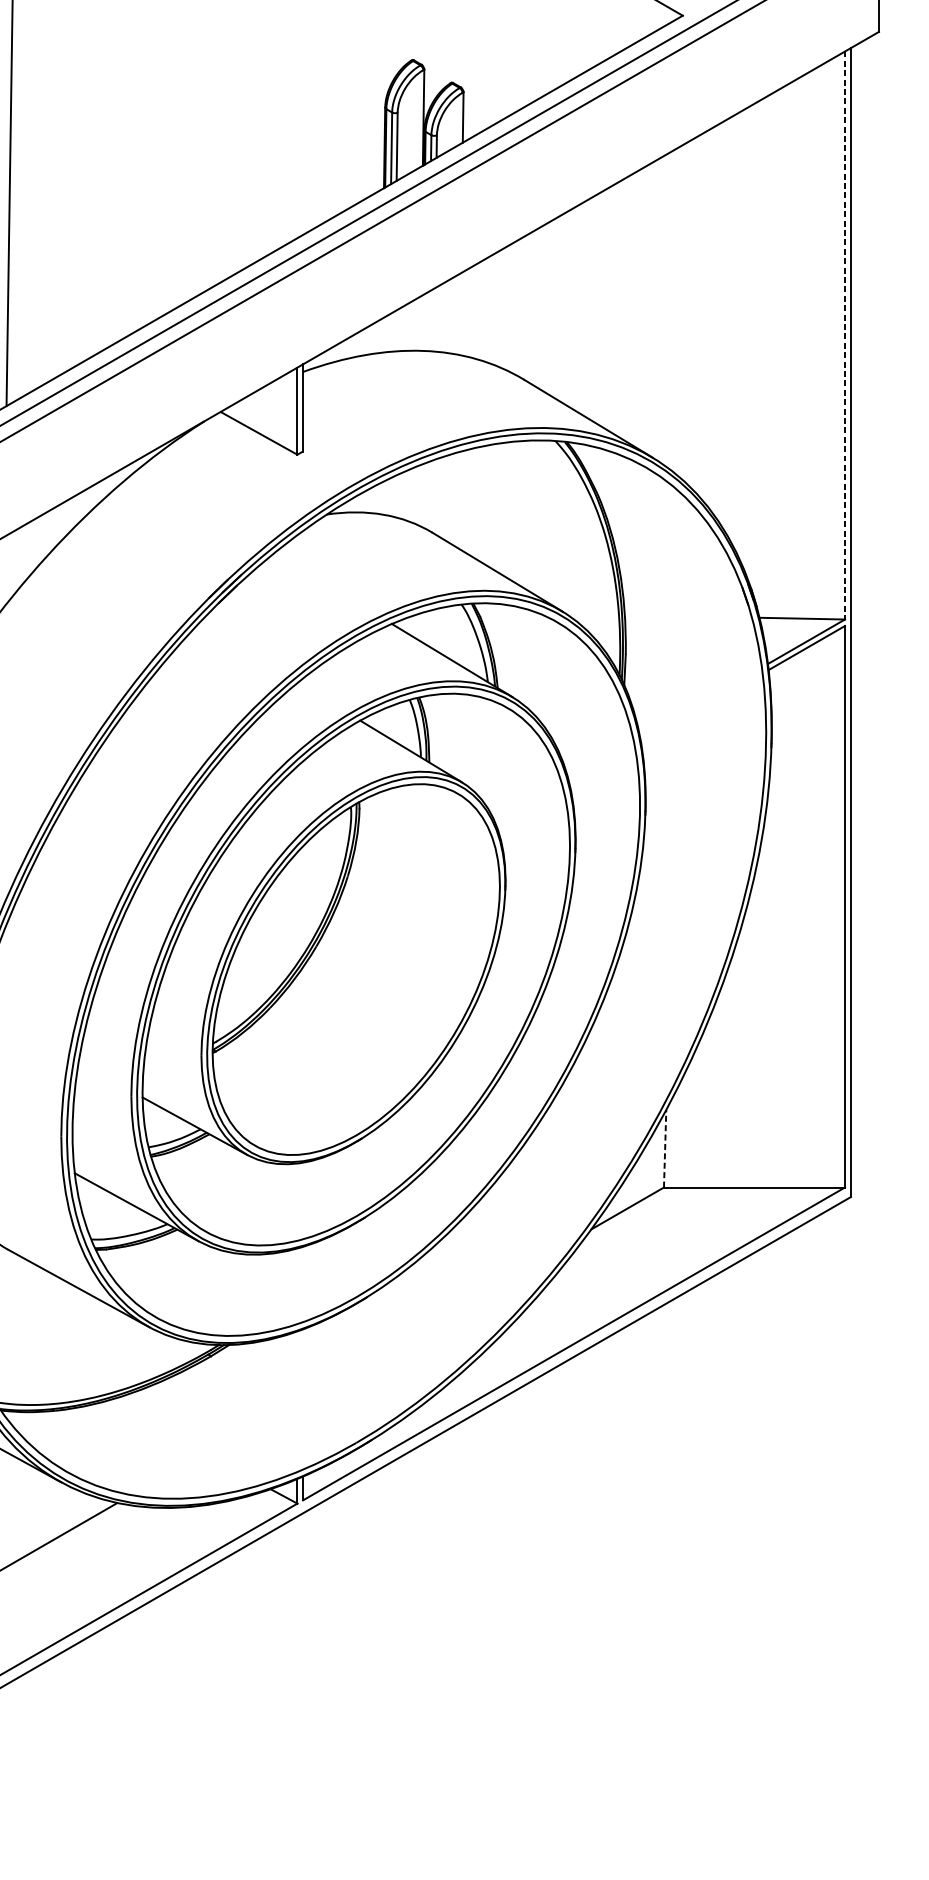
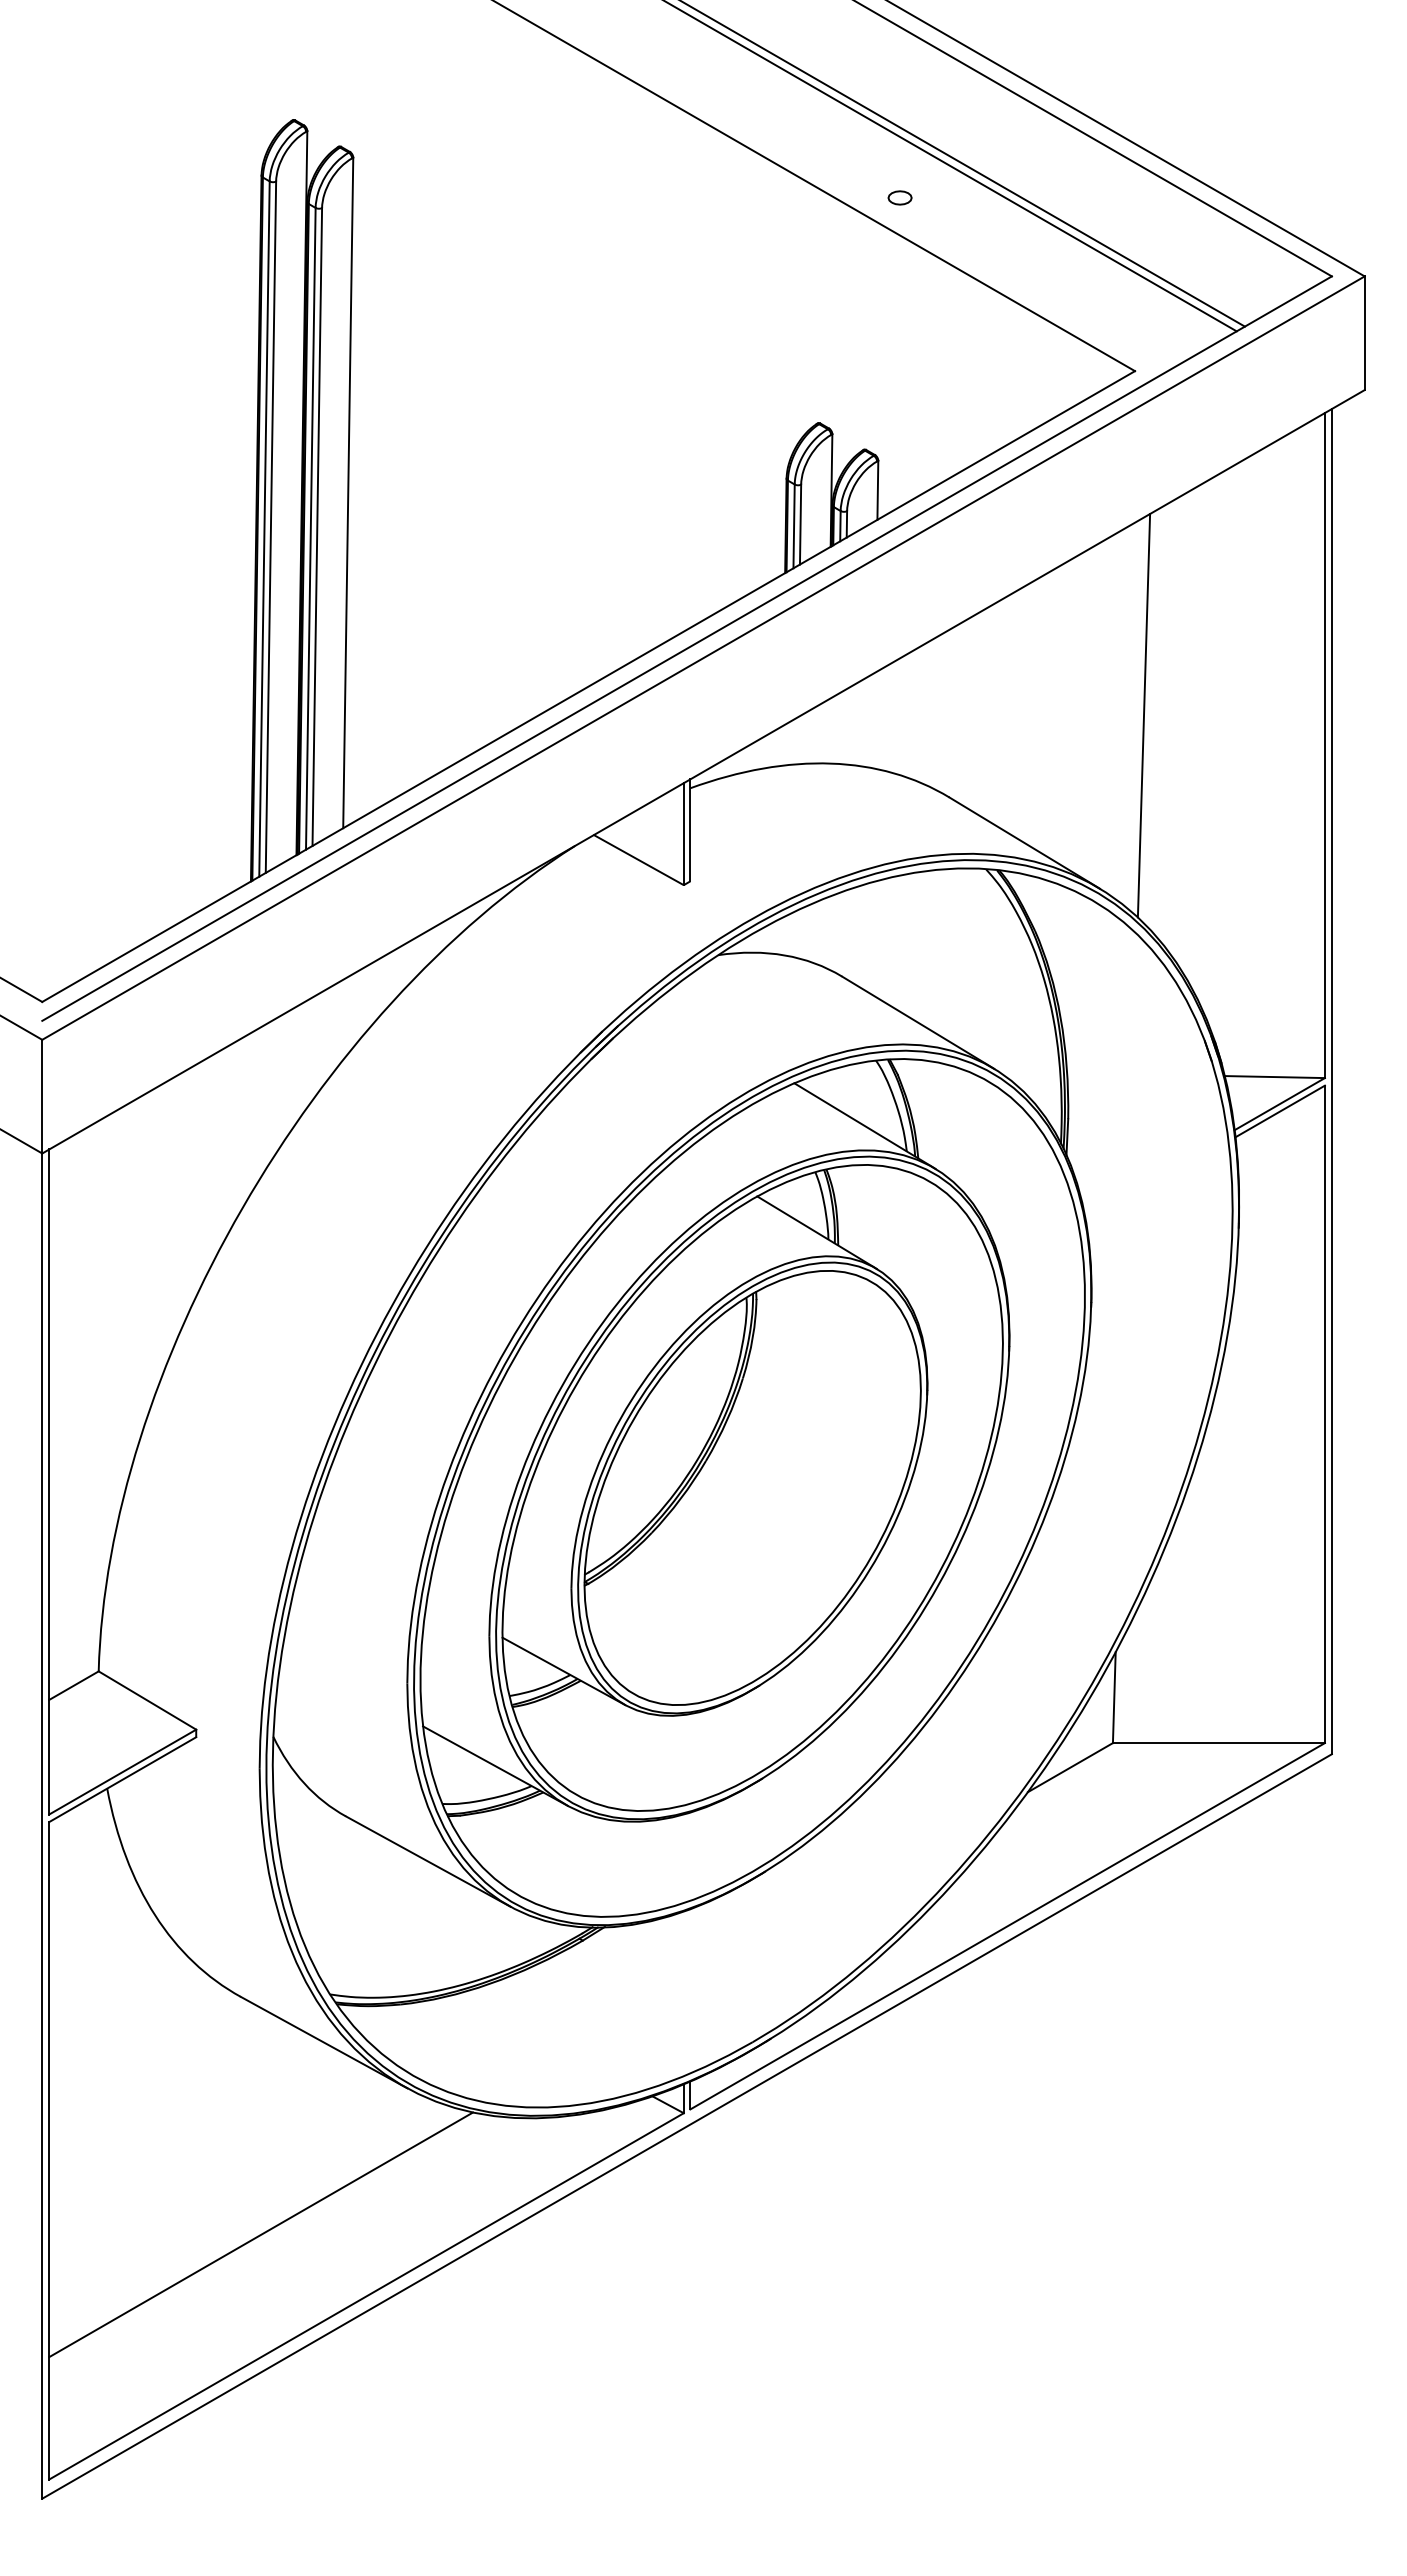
line: (690, 309) -> (1143, 715), added
line: (844, 335) -> (1324, 745), dashed -> solid
line: (665, 1148) -> (1114, 1697), dashed -> solid

